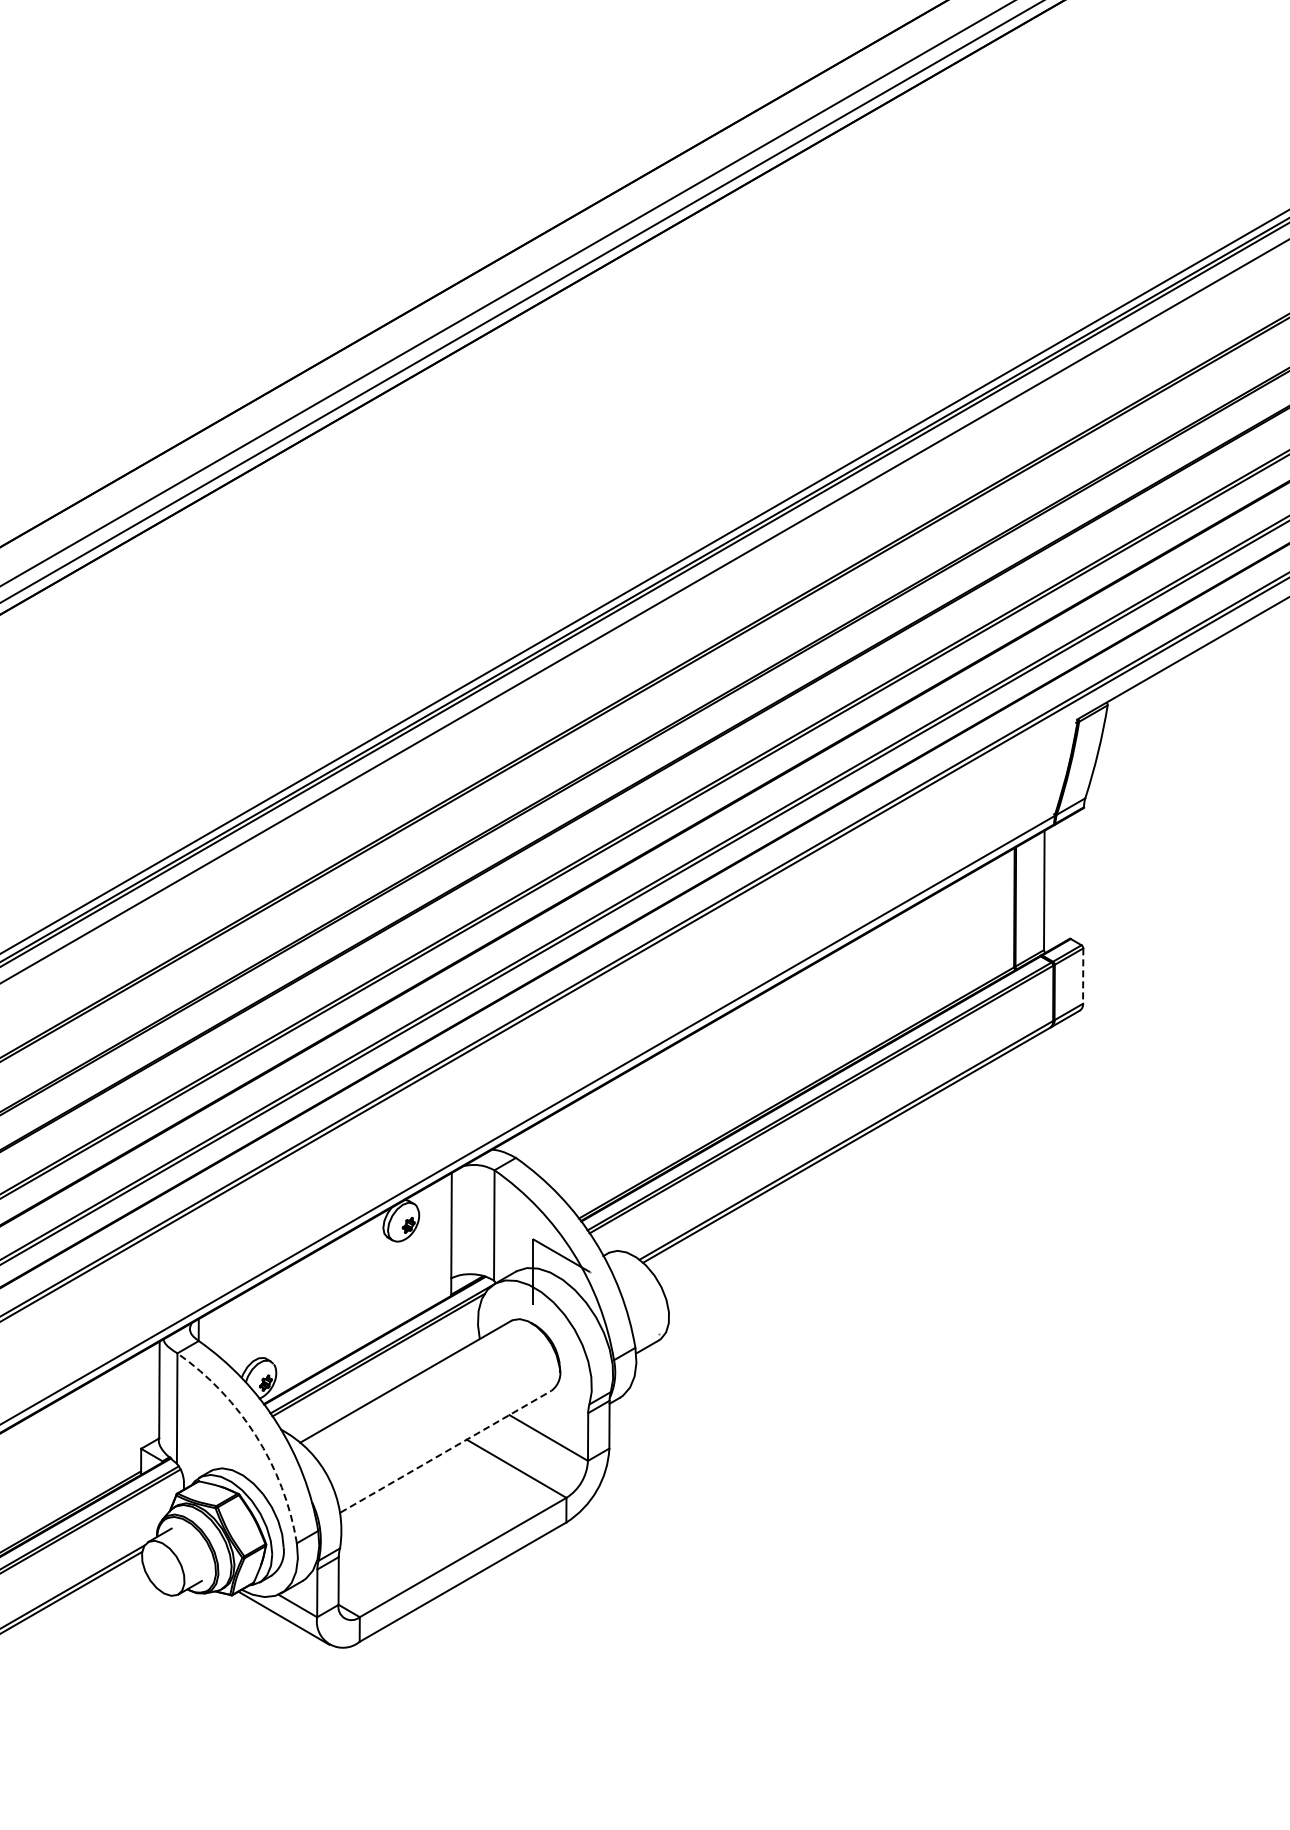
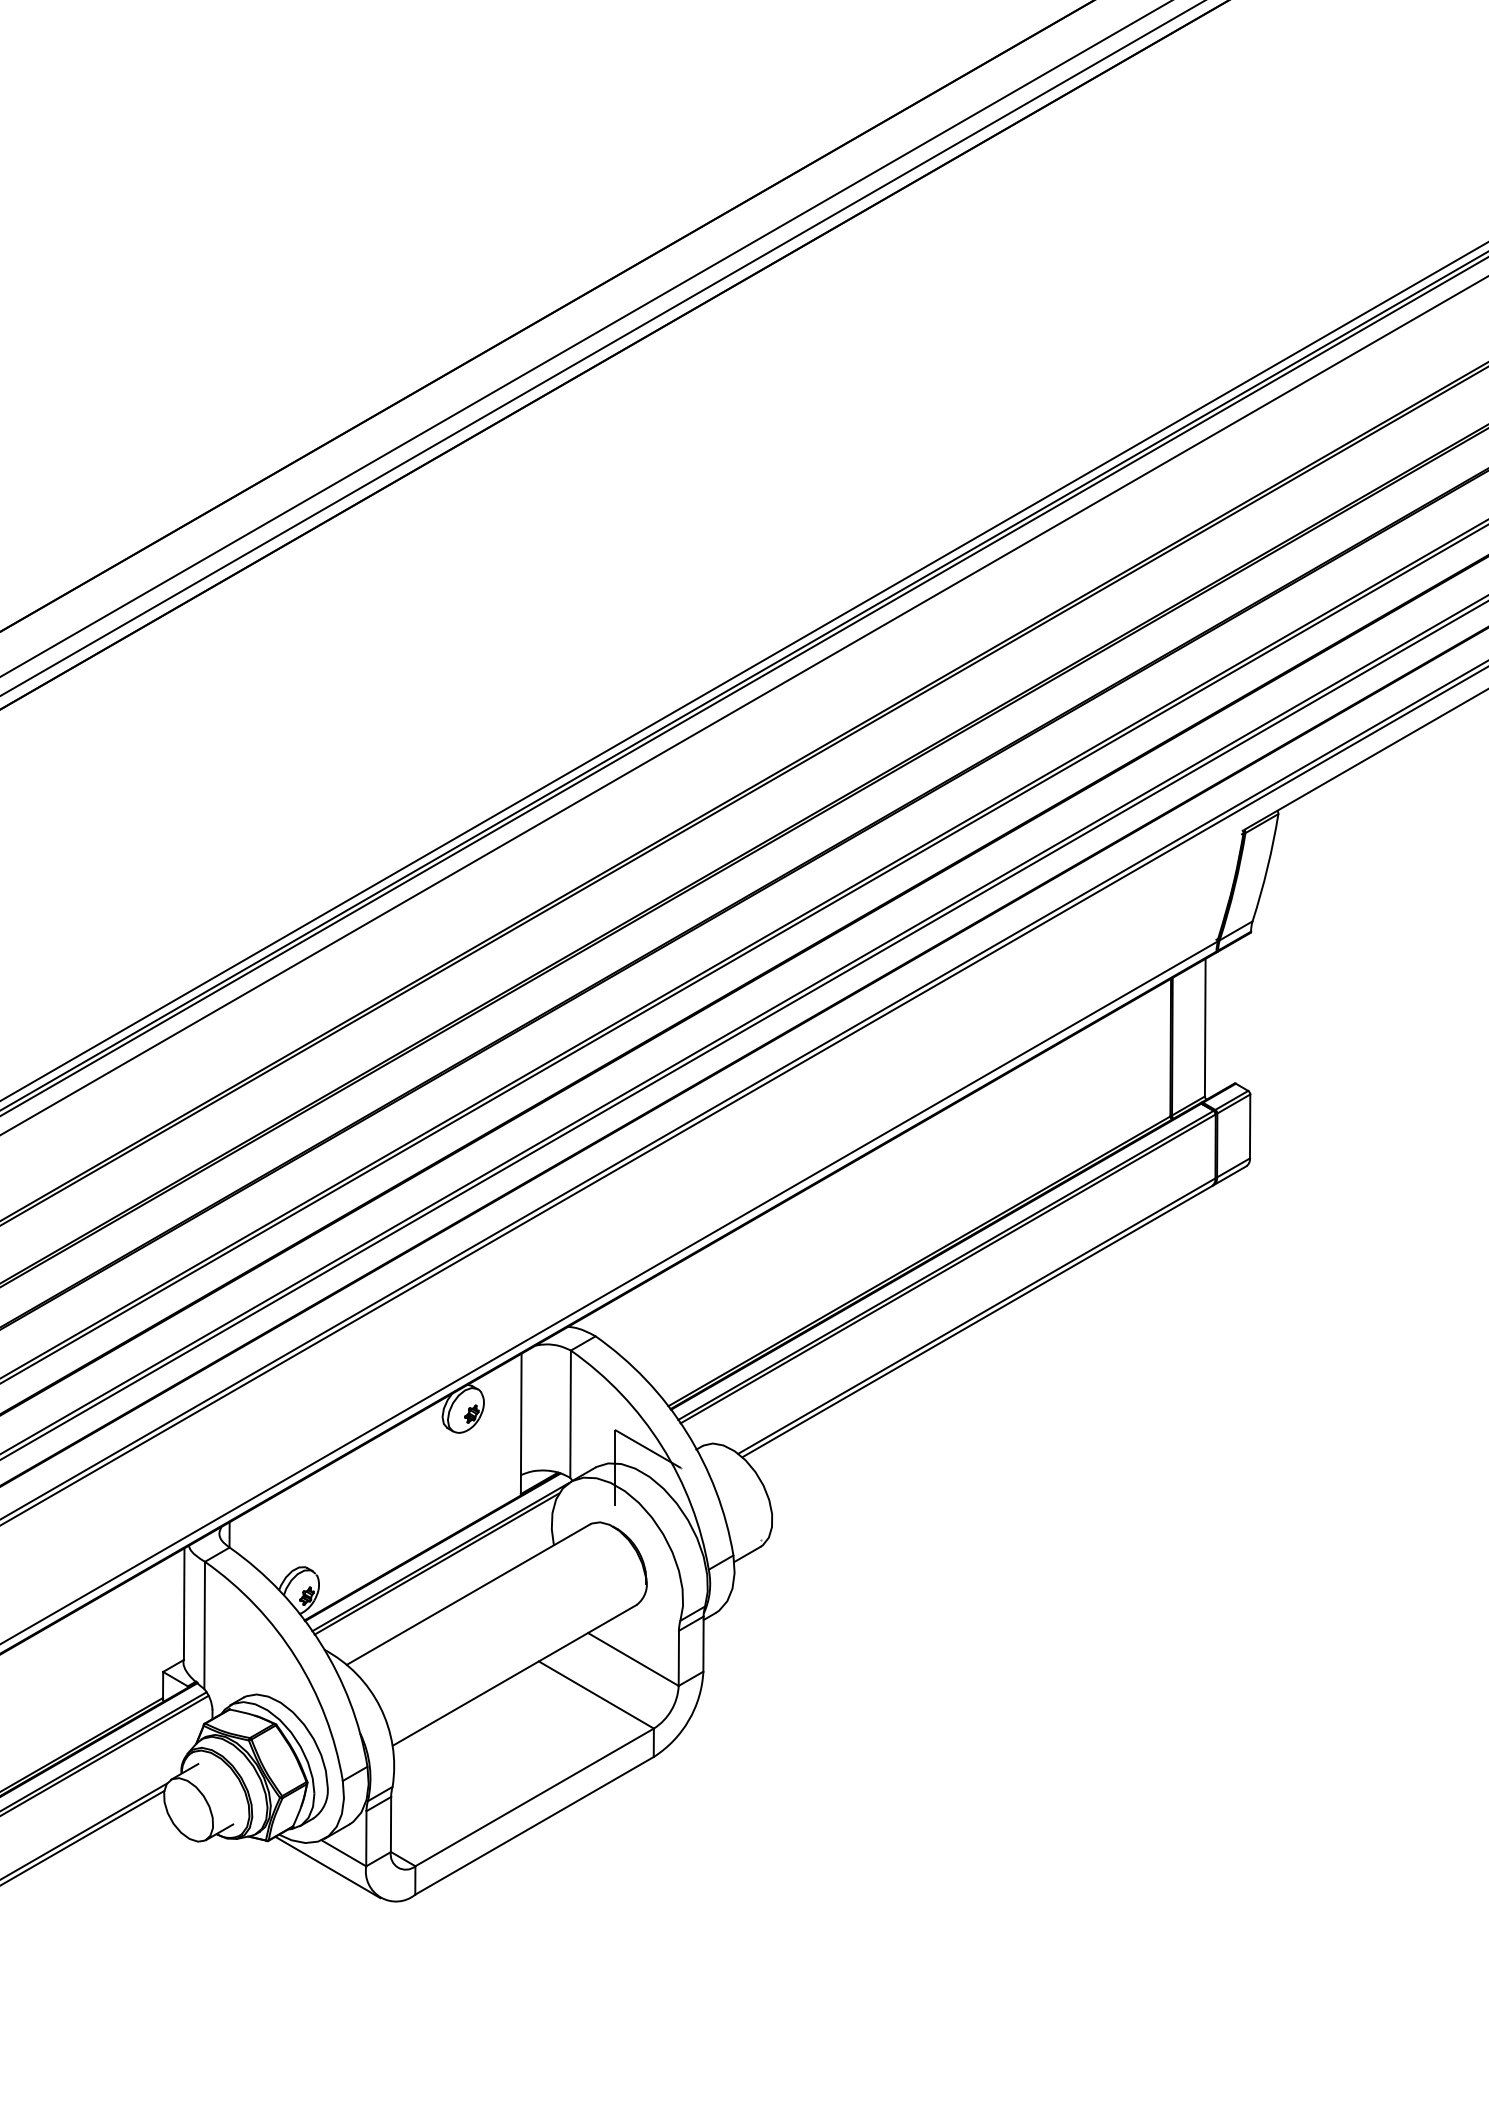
line: (1083, 976) -> (1250, 1126), dashed -> solid
arc: (256, 1436) -> (296, 1657), dashed -> solid
line: (446, 1451) -> (515, 1675), dashed -> solid

